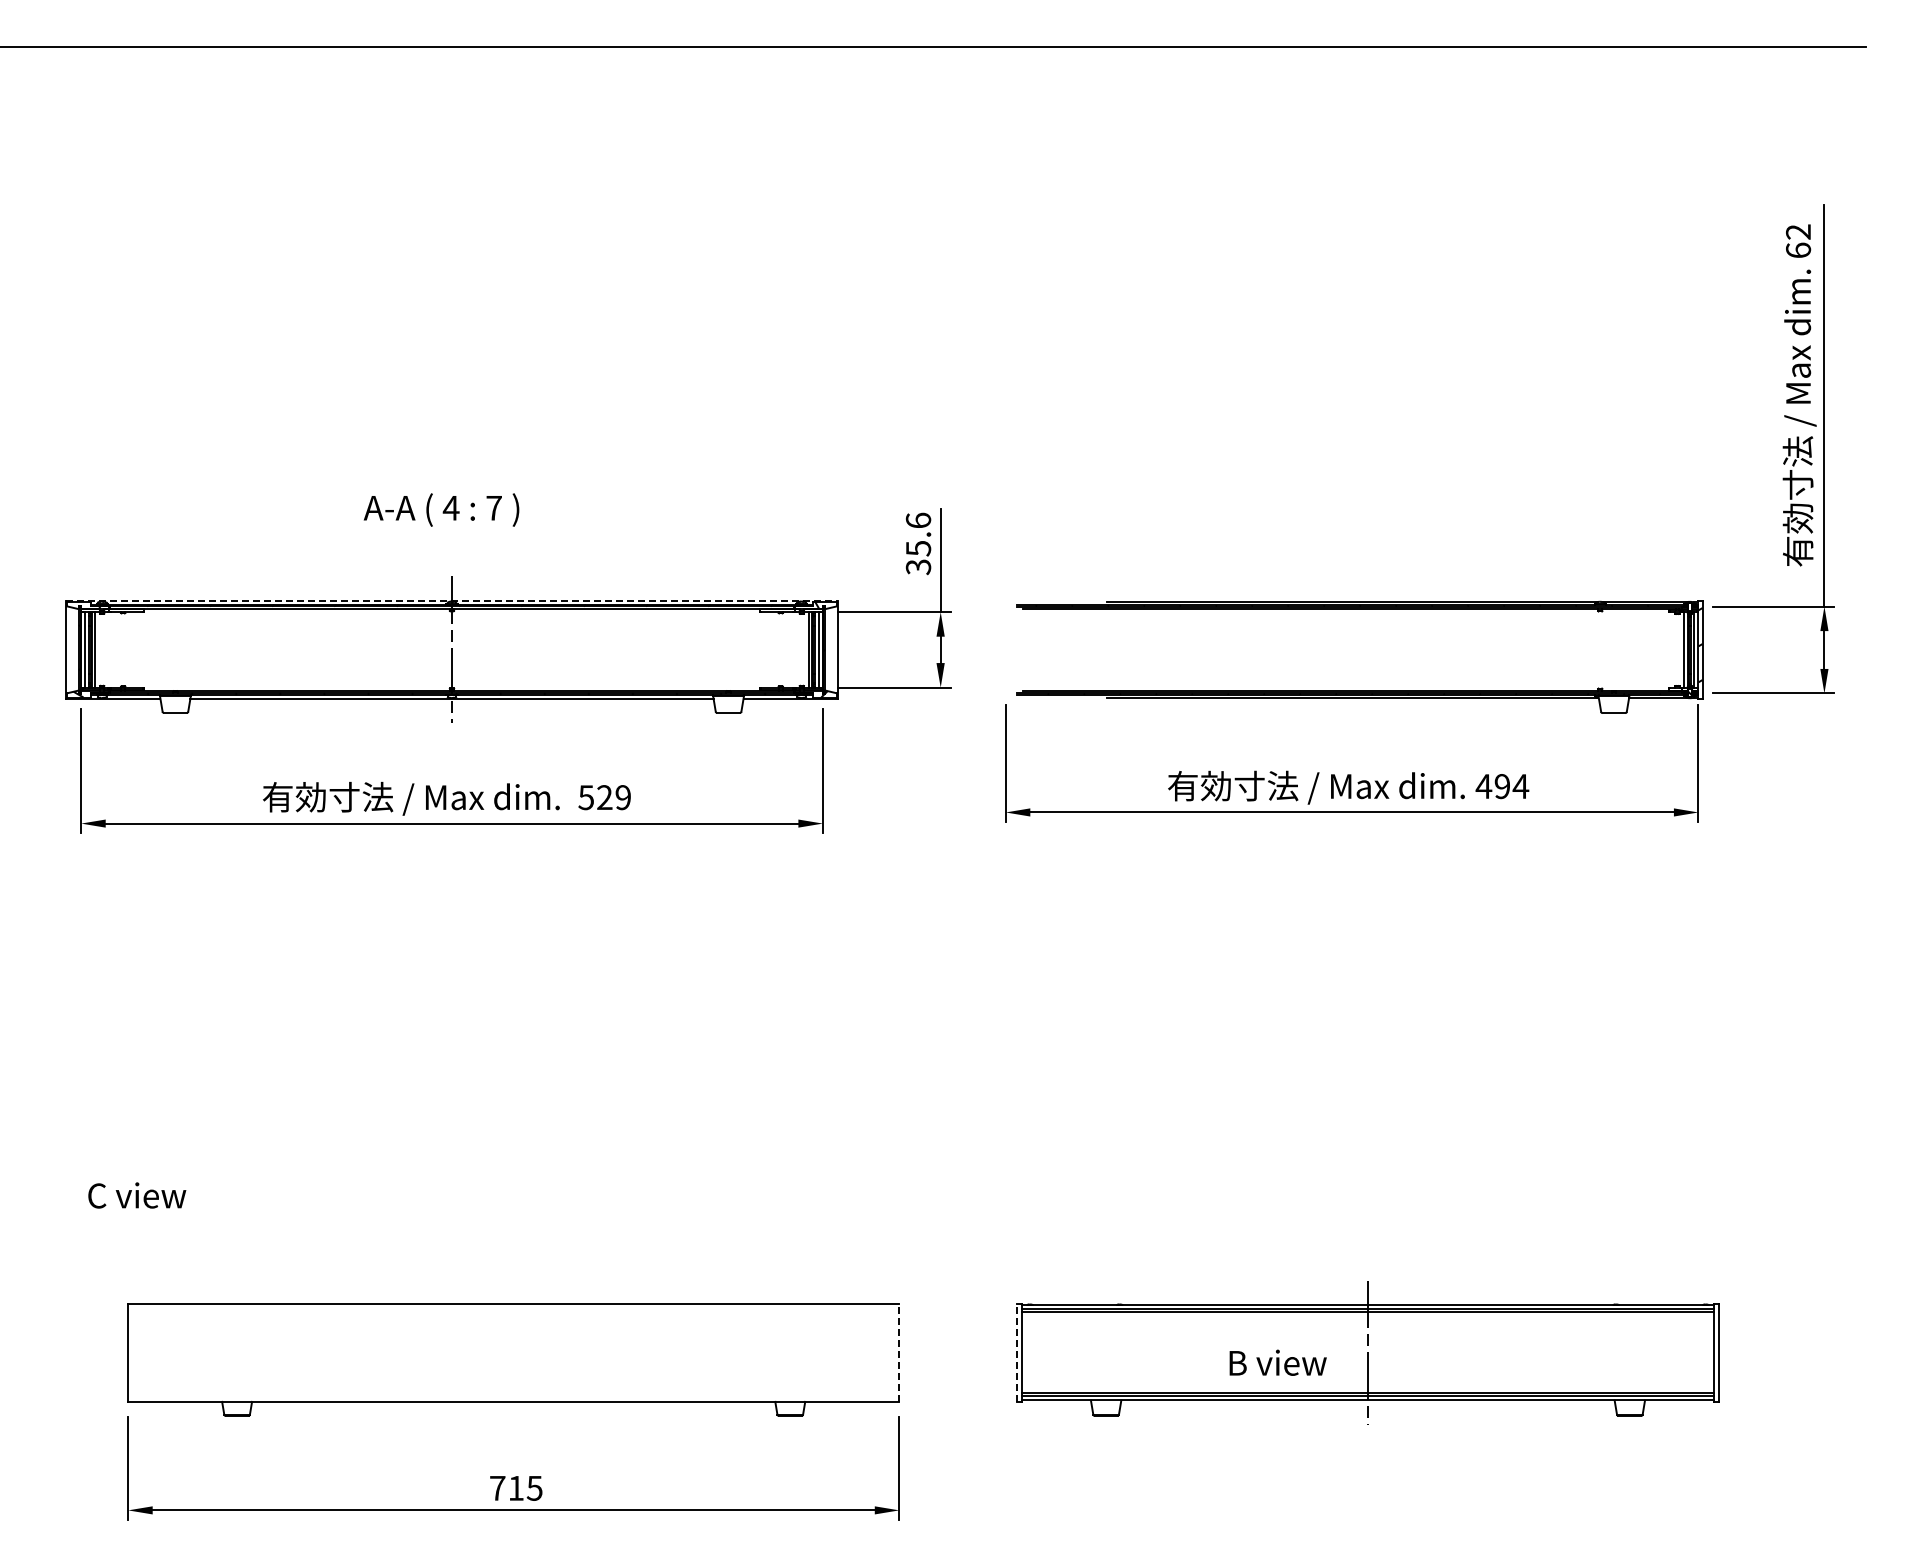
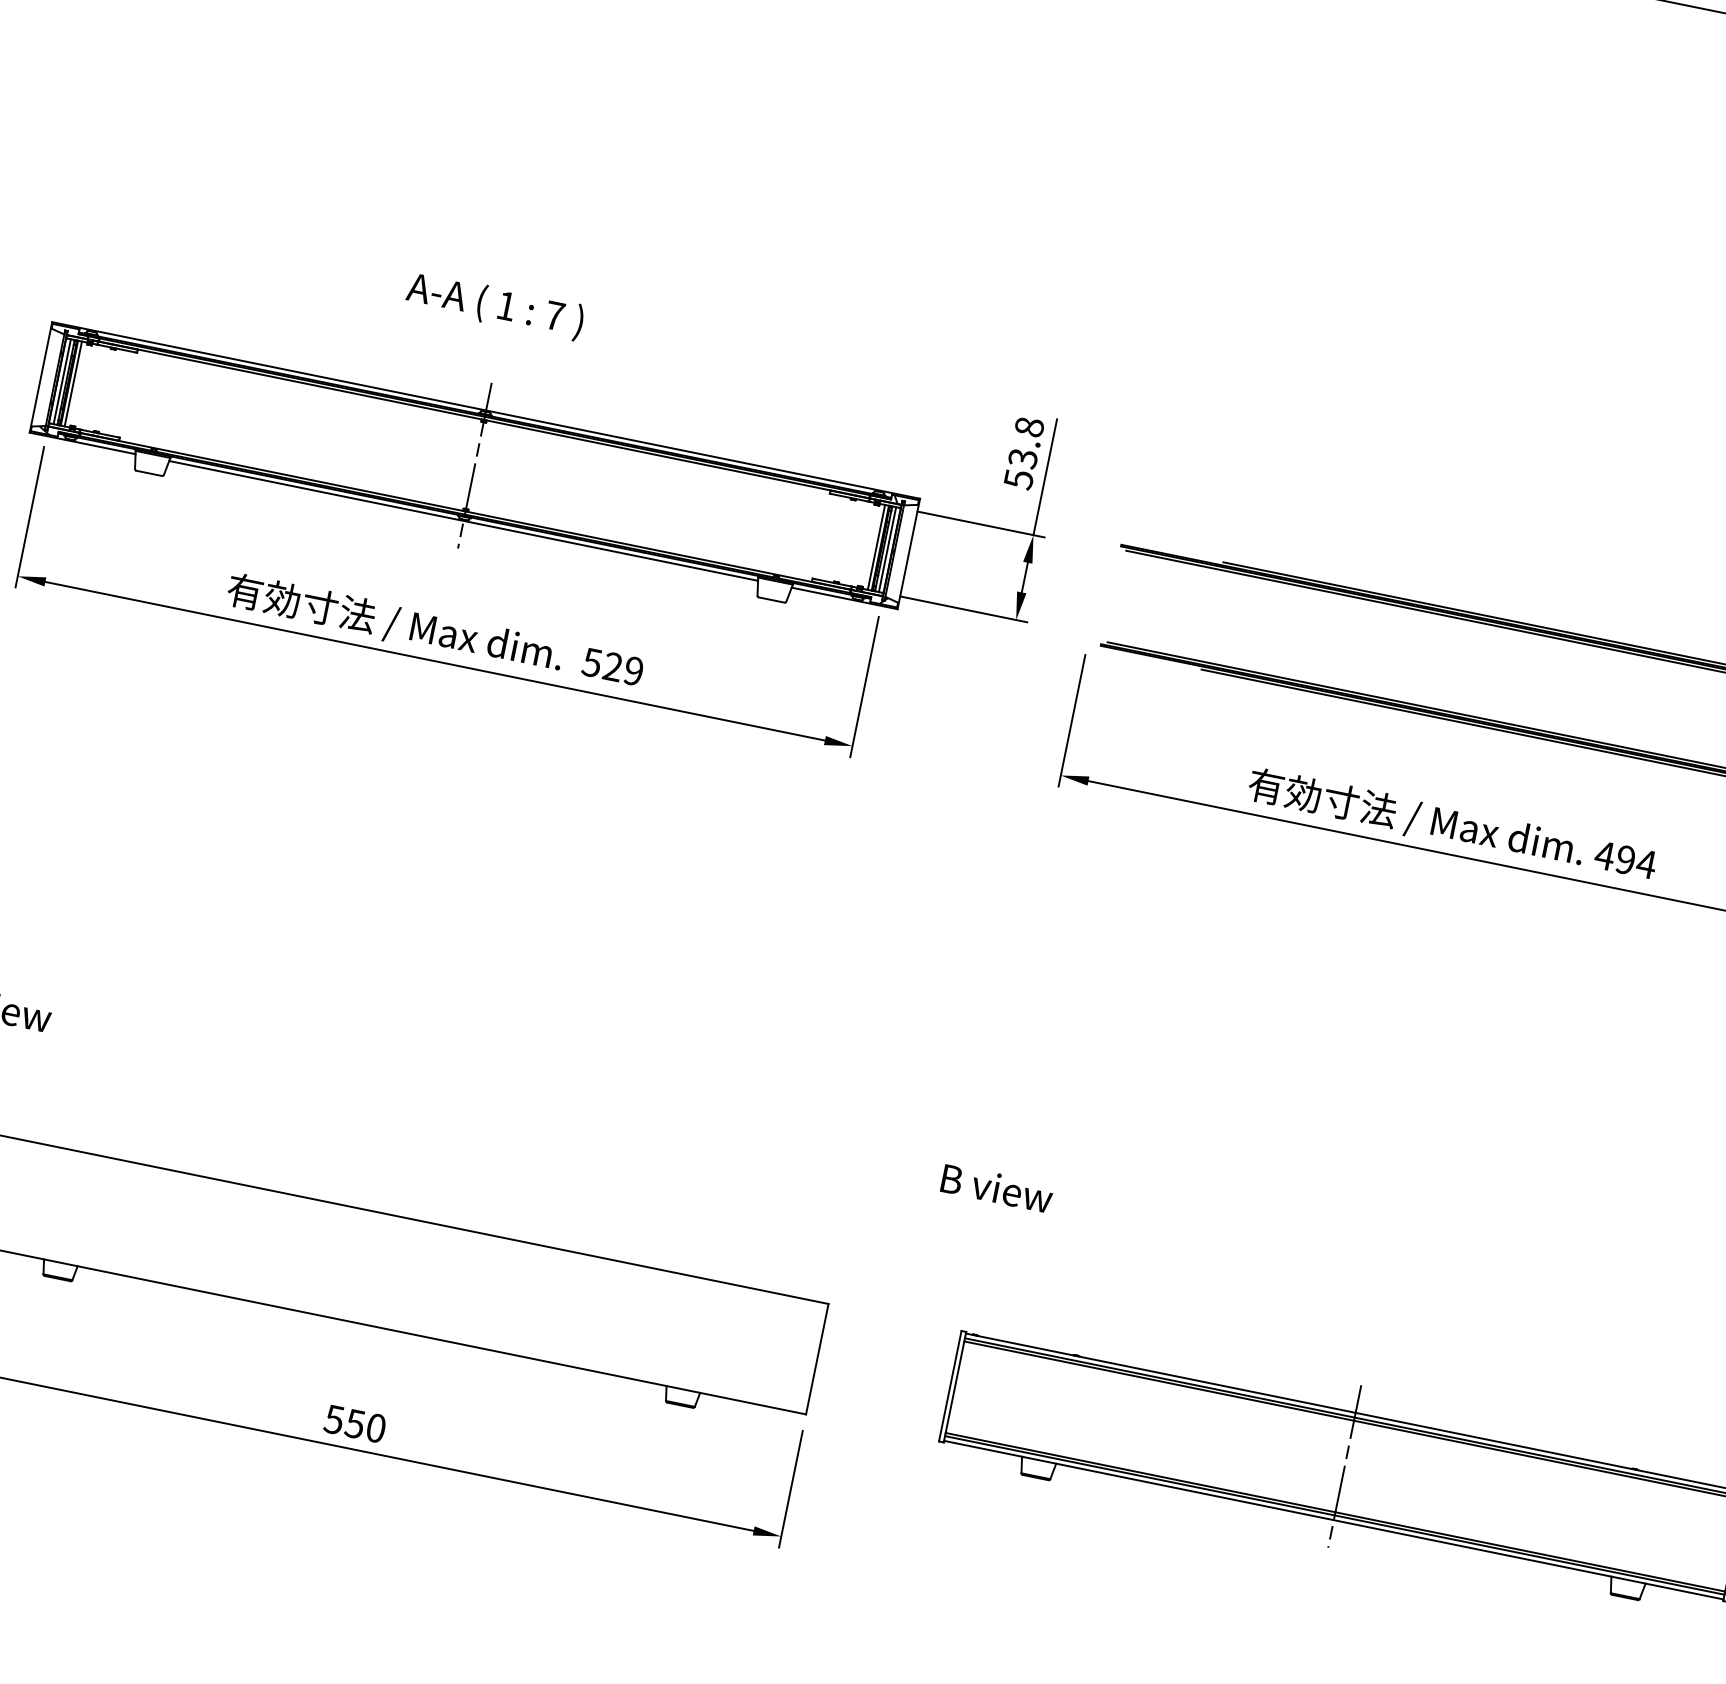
text: (450, 508) -> (505, 306), 4 -> 1
text: (918, 543) -> (1024, 452), 35.6 -> 53.8
line: (452, 600) -> (486, 410), dashed -> solid
line: (899, 1352) -> (817, 1358), dashed -> solid
line: (1017, 1352) -> (950, 1385), dashed -> solid
text: (1277, 1362) -> (996, 1187), moved
text: (515, 1487) -> (354, 1422), 715 -> 550

